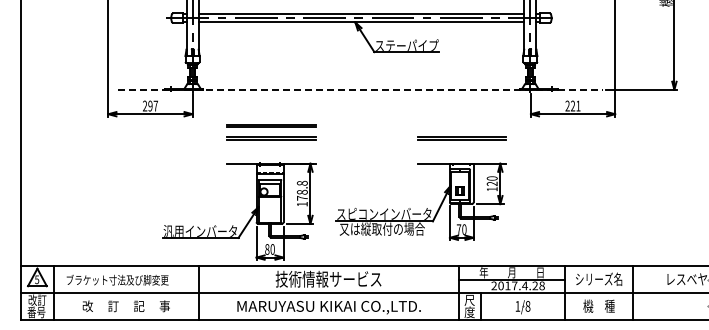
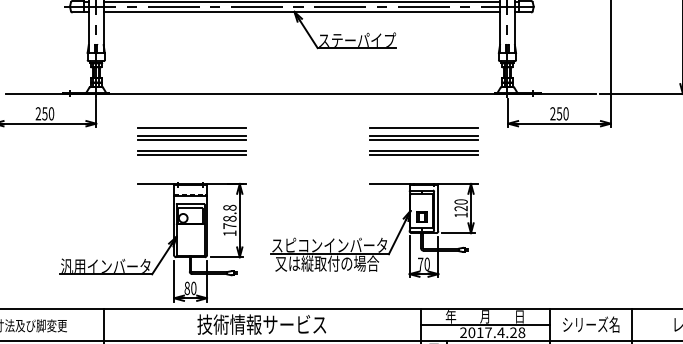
line: (361, 89) -> (301, 93), dashed -> solid
text: (152, 105) -> (47, 113), 297 -> 250
text: (575, 105) -> (562, 113), 221 -> 250
line: (271, 117) -> (192, 127), added
part: (461, 122) -> (423, 133), added

